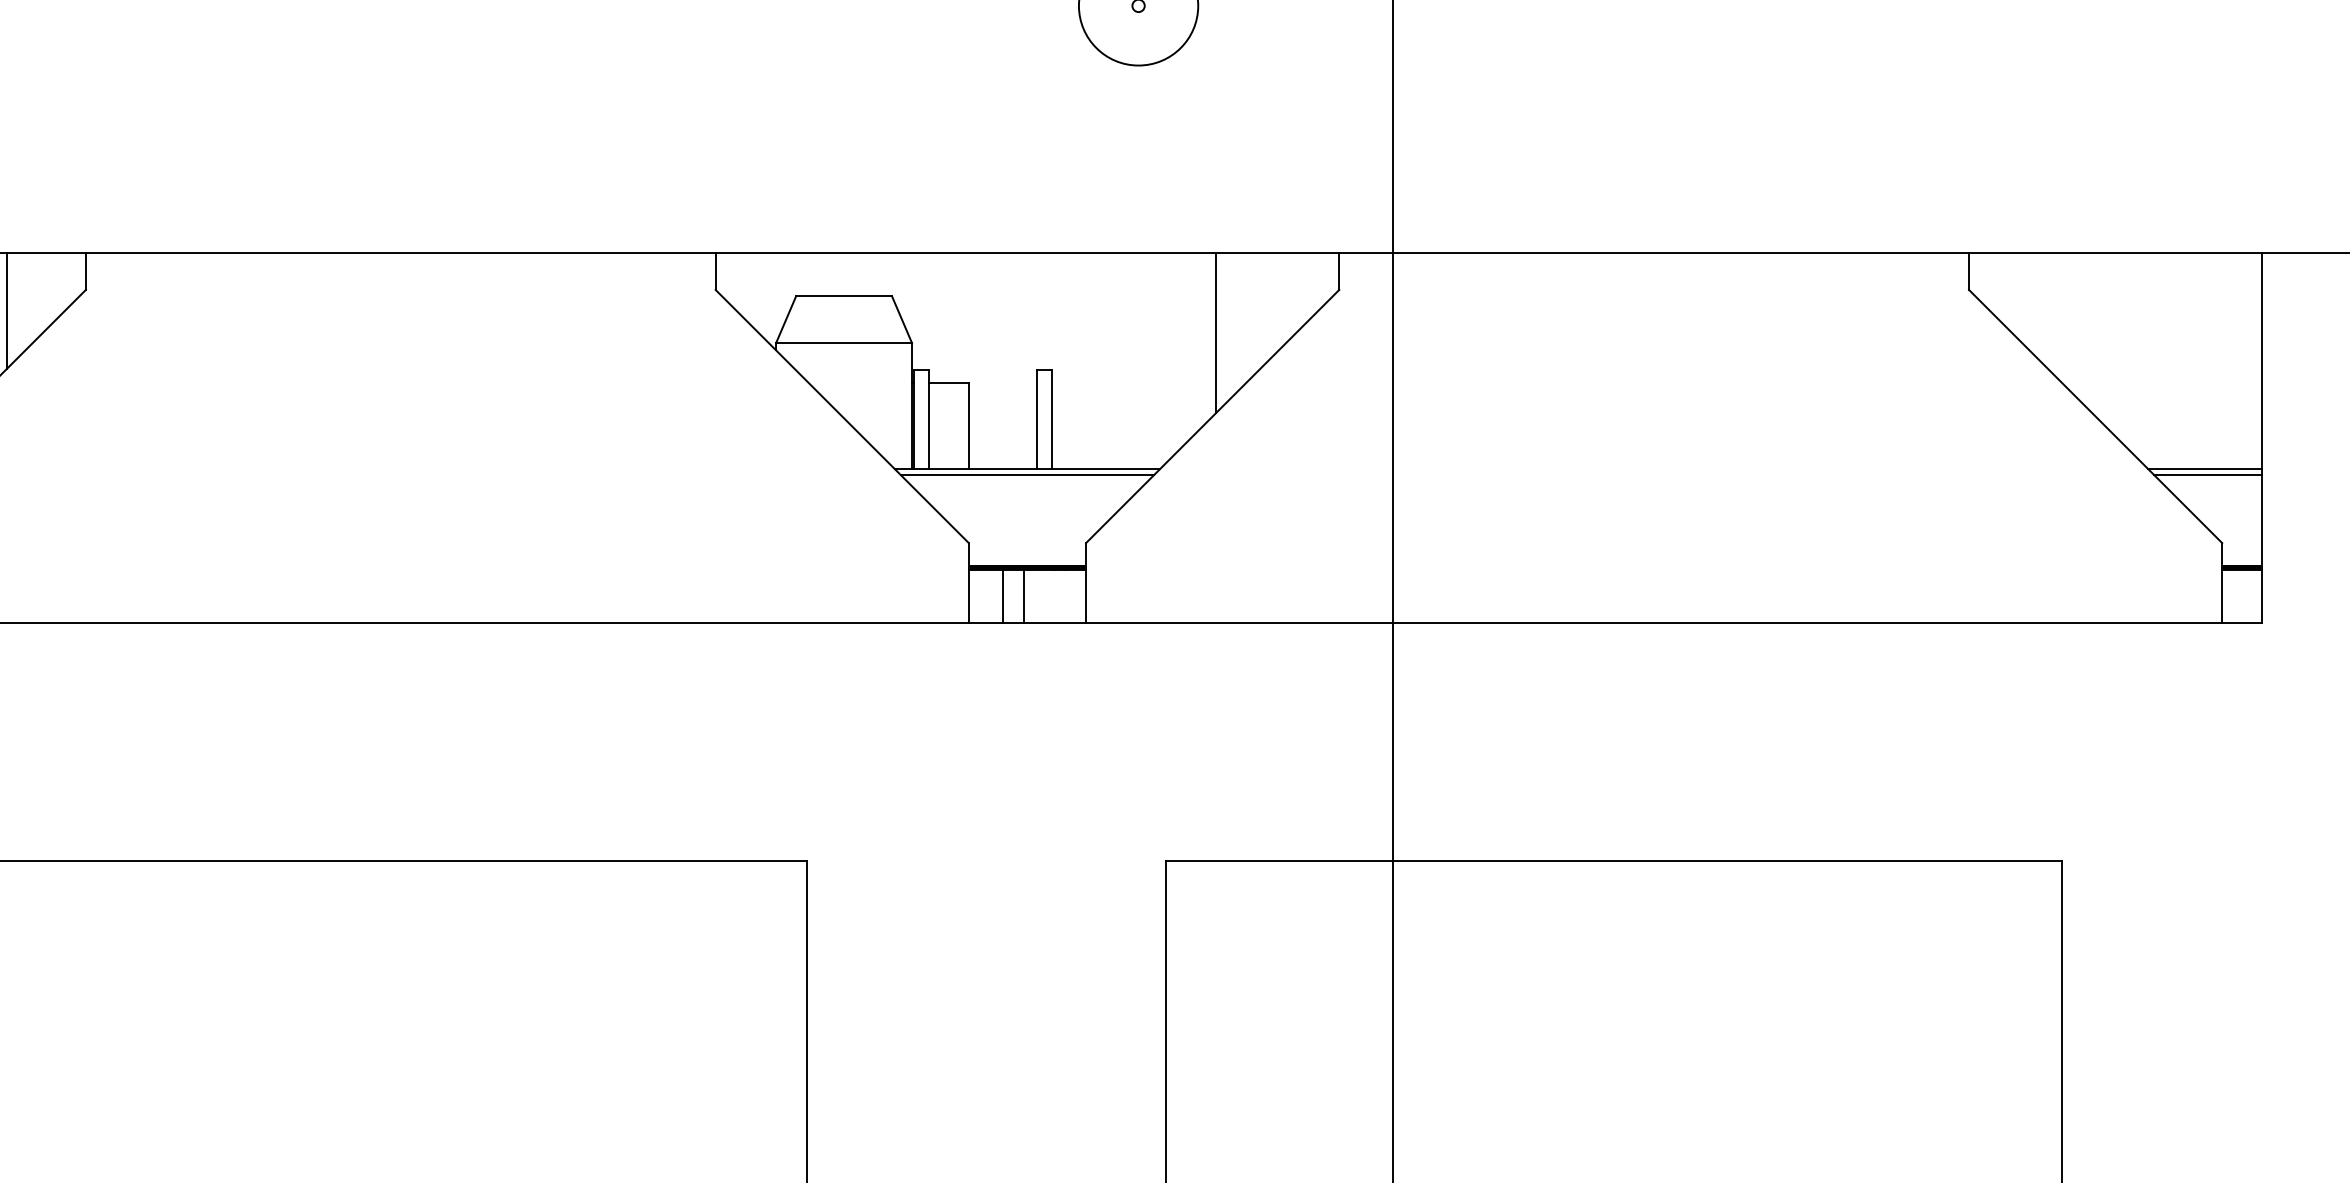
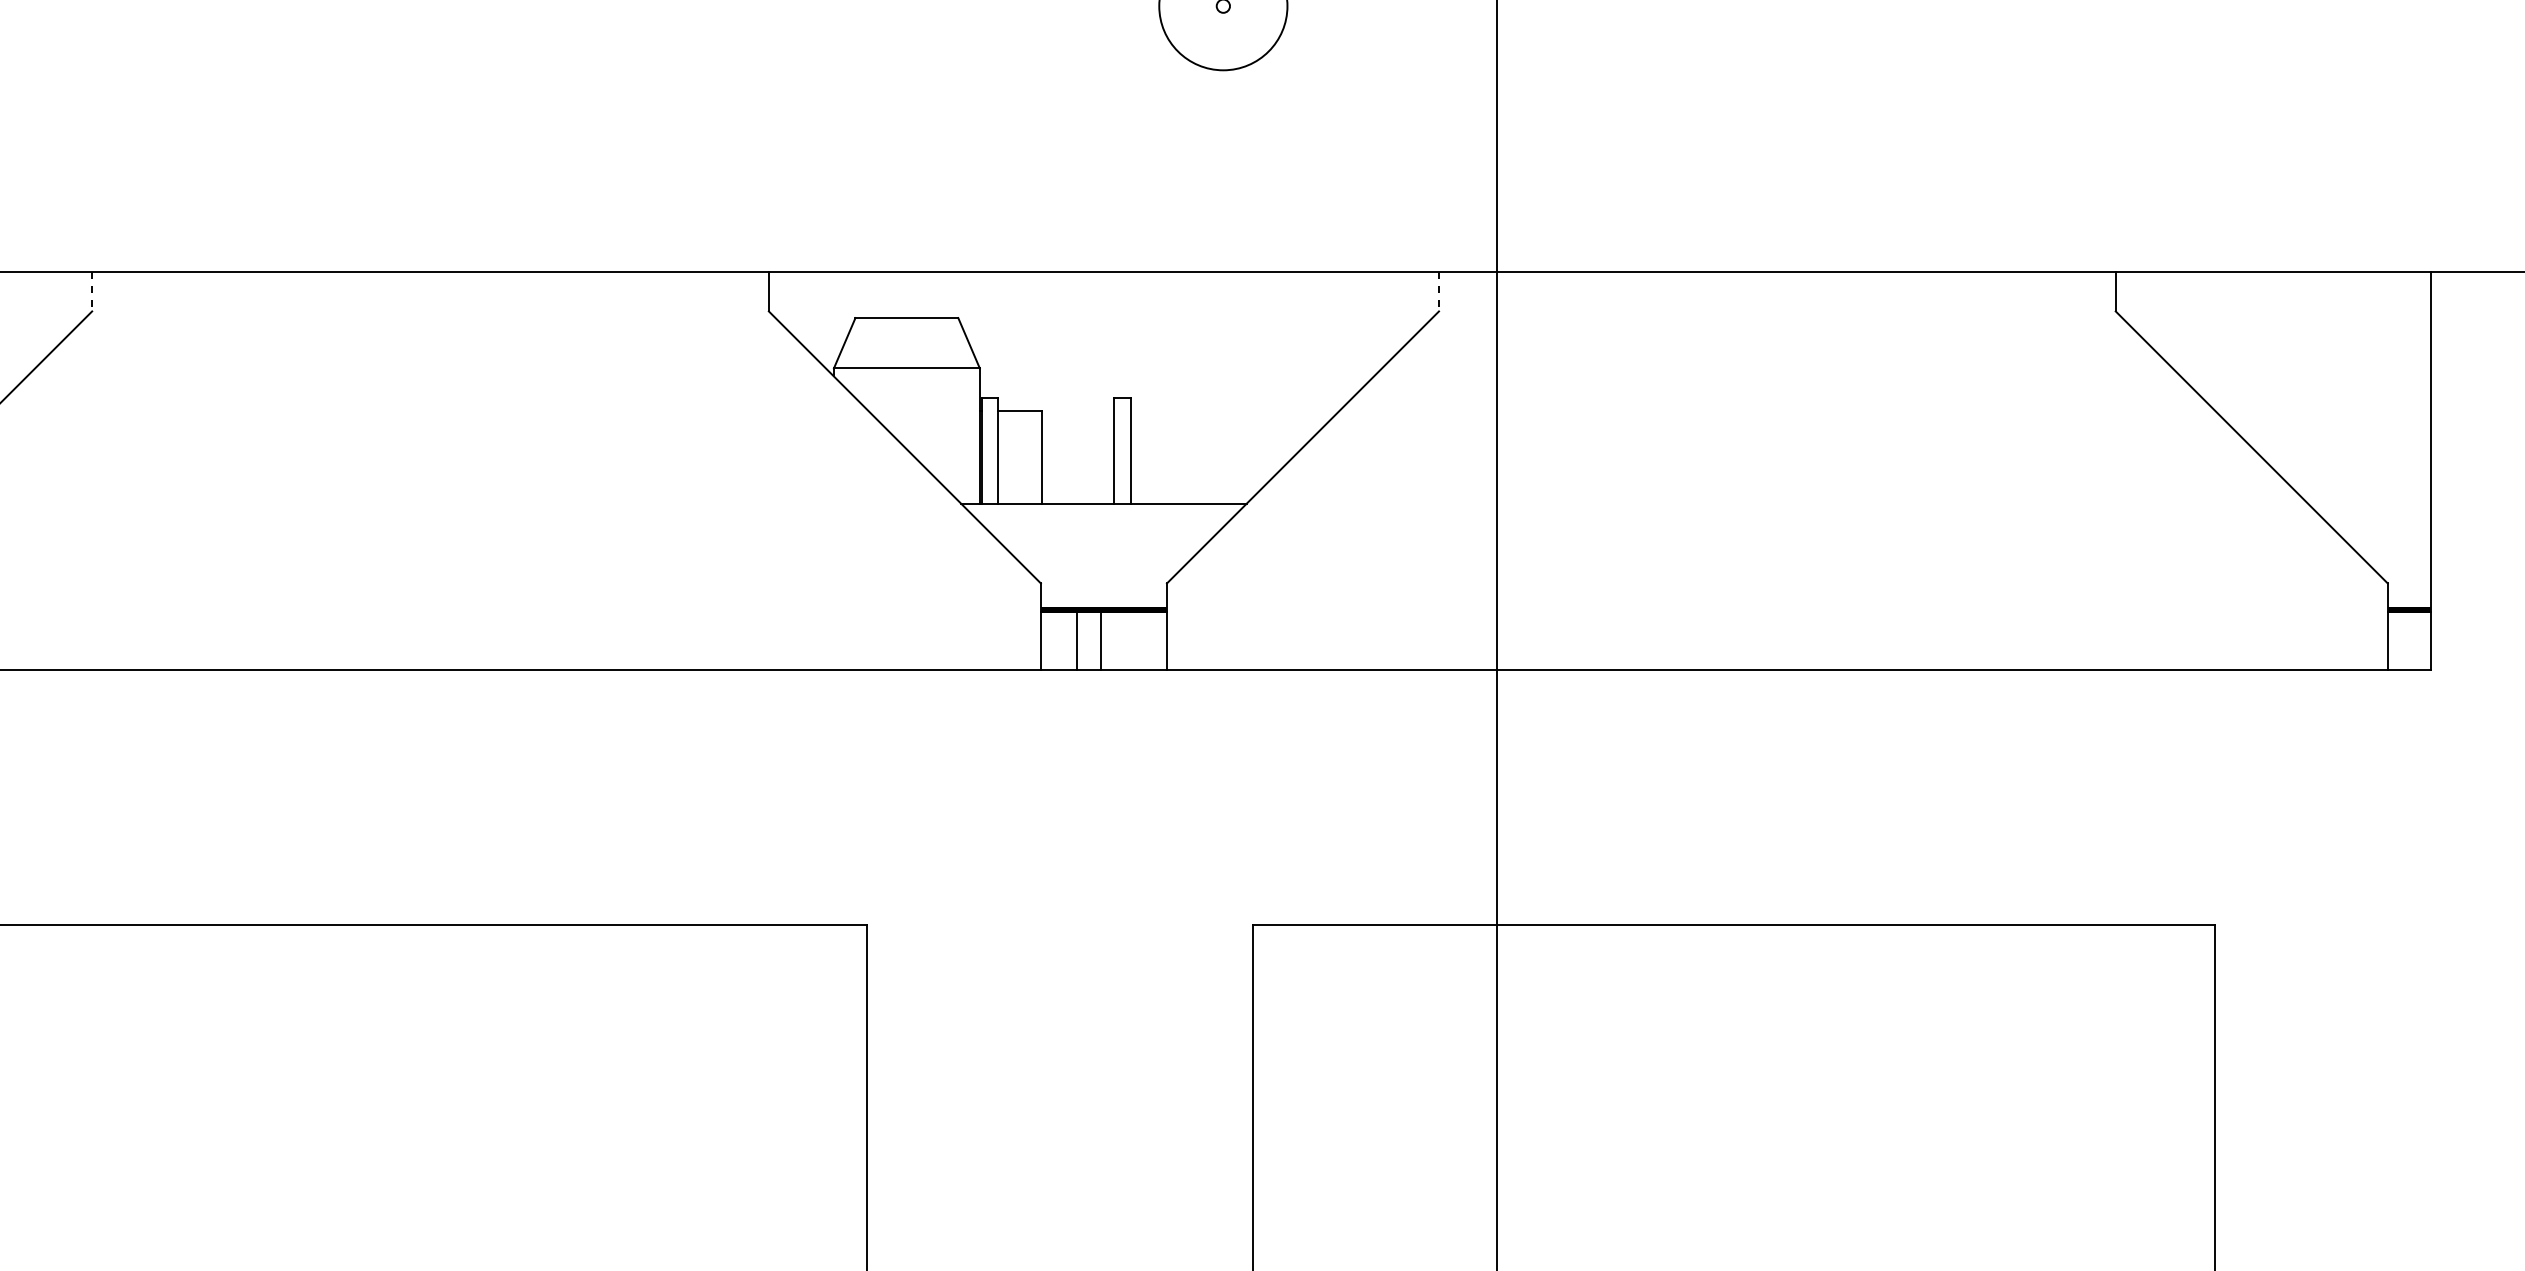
line: (85, 271) -> (91, 291), solid -> dashed
line: (1339, 271) -> (1439, 291), solid -> dashed
line: (7, 310) -> (7, 333), removed
line: (1215, 332) -> (1306, 357), removed
line: (2205, 468) -> (2369, 503), removed
line: (1027, 475) -> (1103, 510), removed
line: (2208, 475) -> (2373, 510), removed

